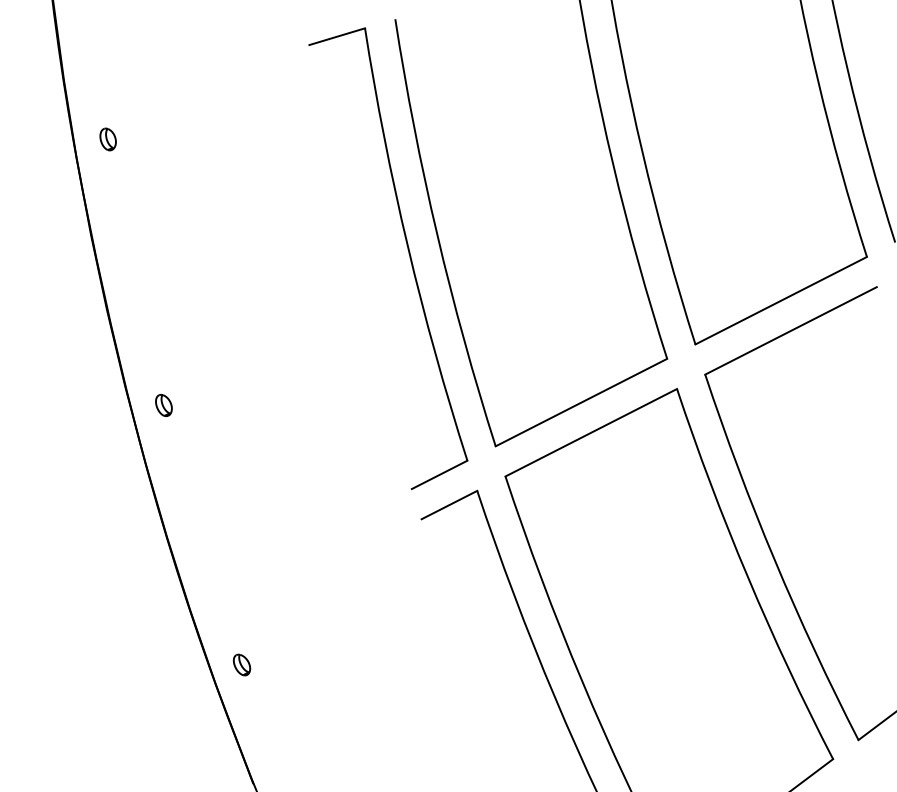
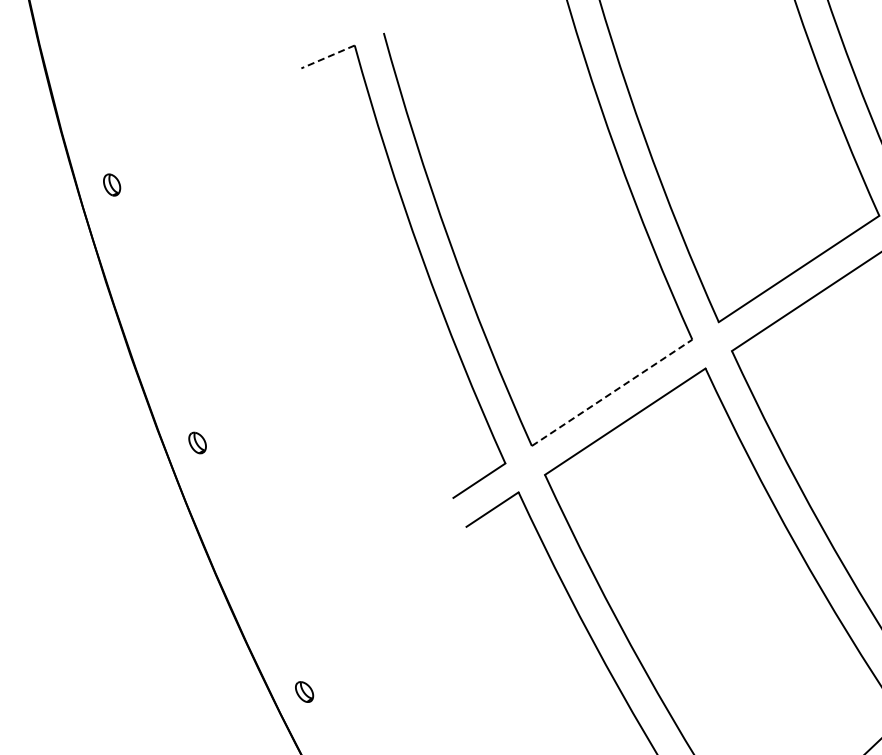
line: (336, 36) -> (327, 56), solid -> dashed
line: (581, 402) -> (612, 392), solid -> dashed

